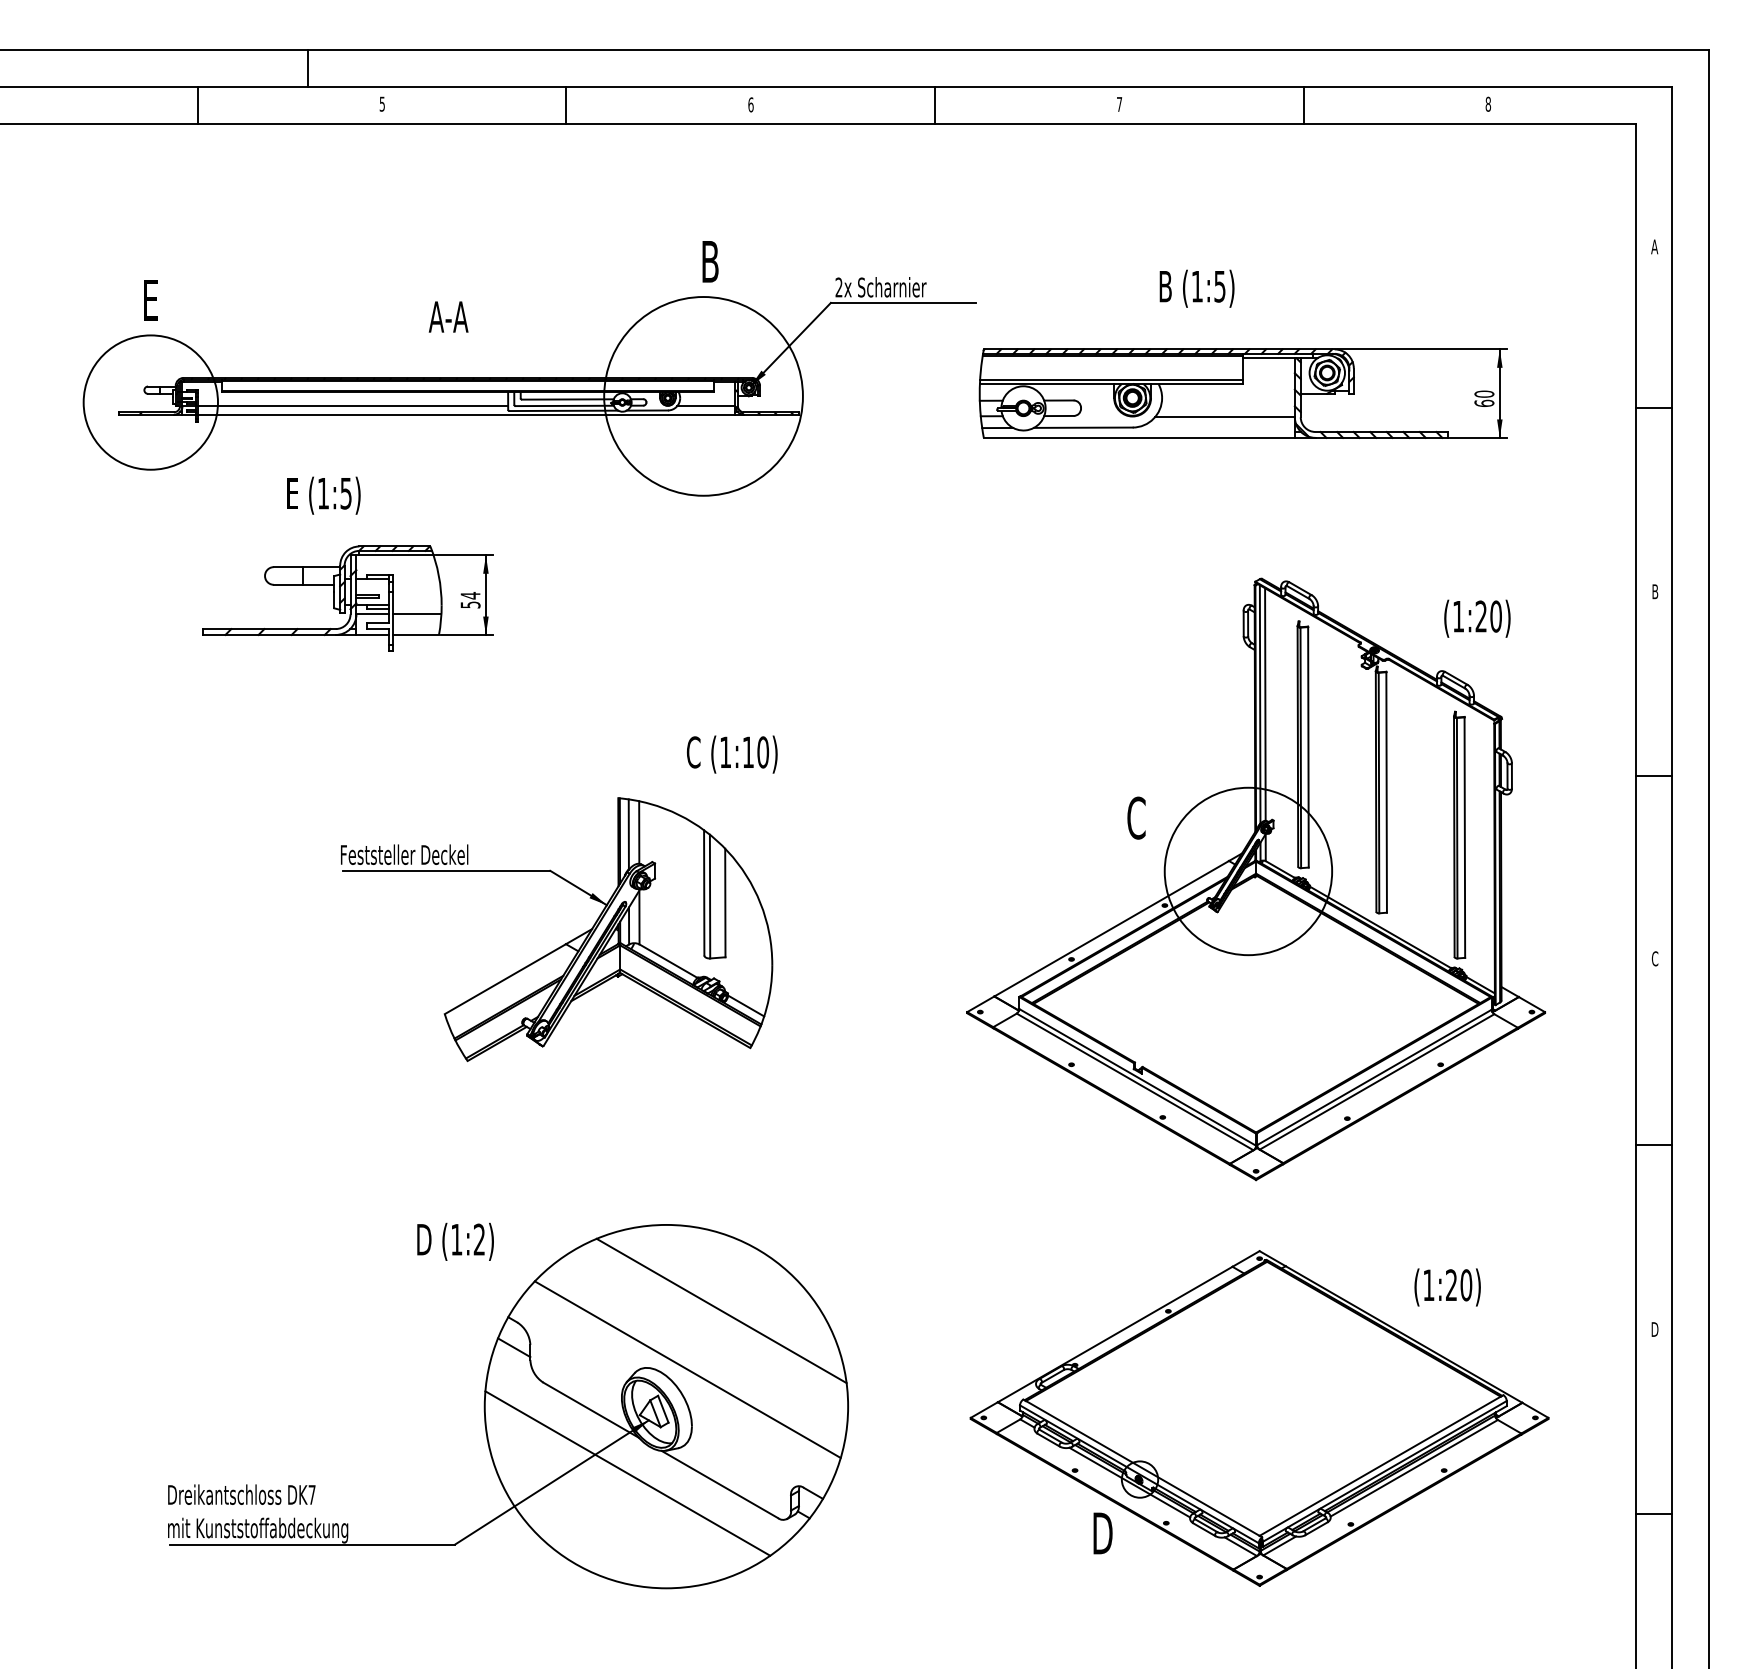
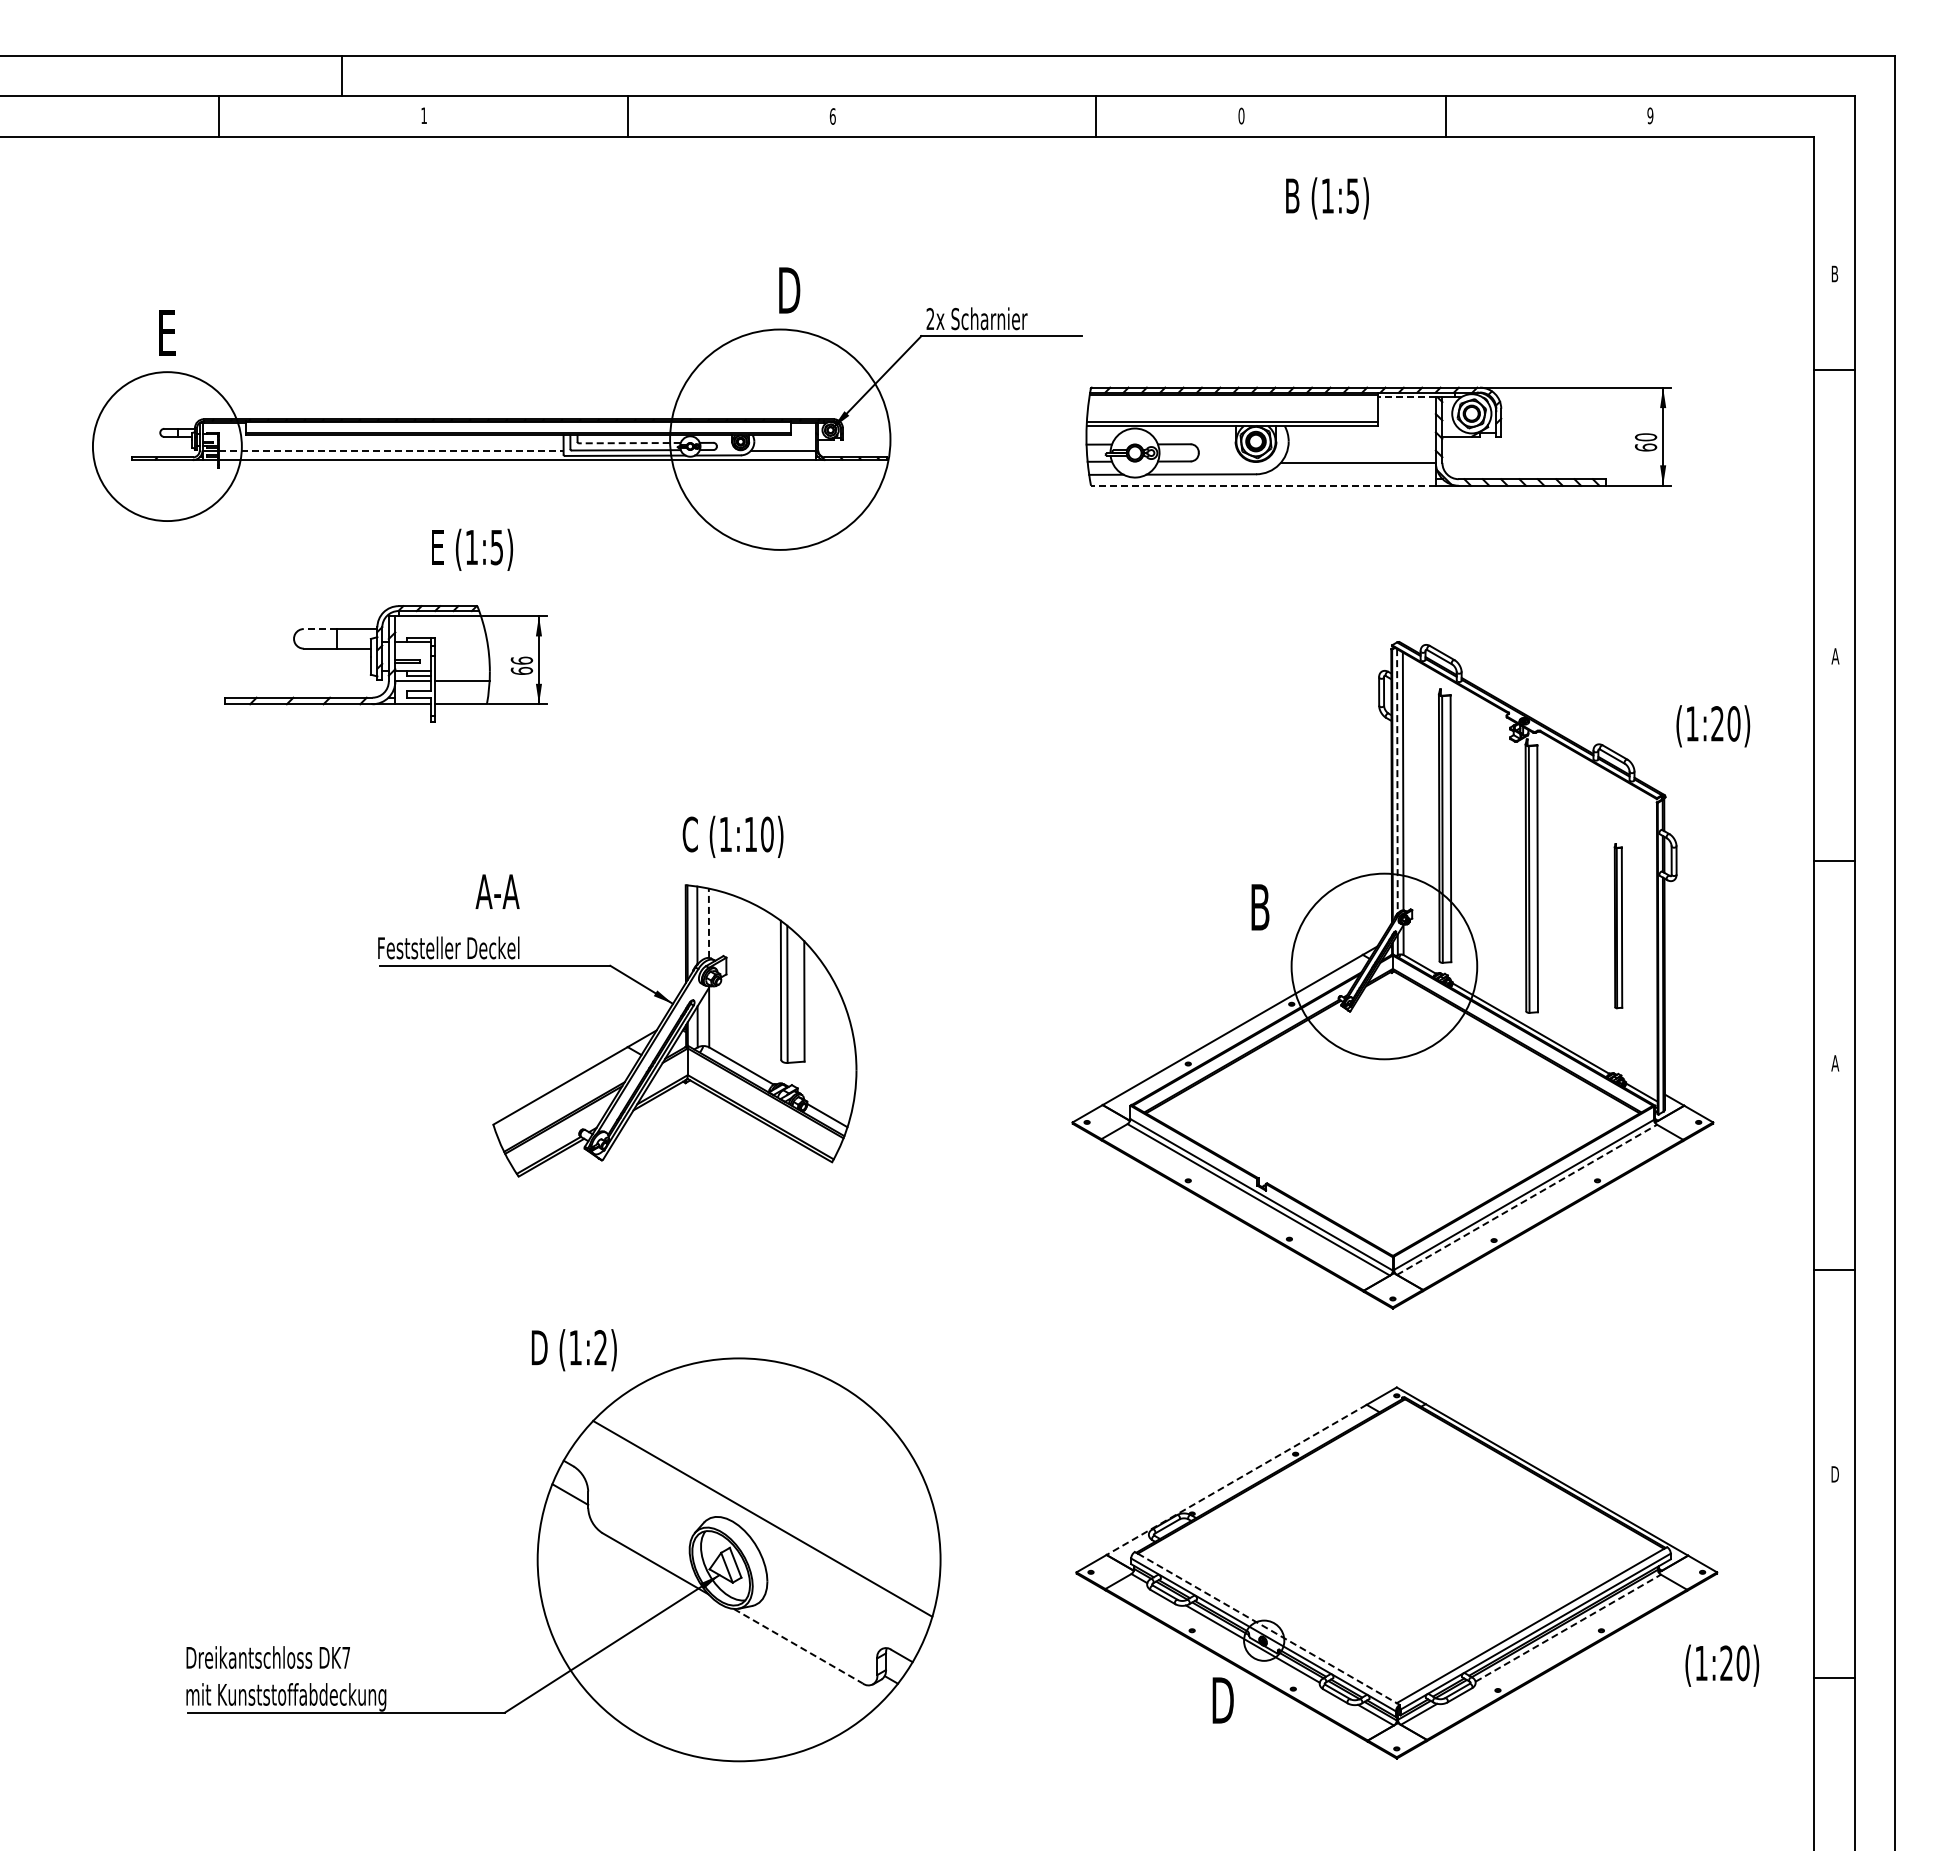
text: (381, 103) -> (423, 115), 5 -> 1
text: (1119, 103) -> (1241, 115), 7 -> 0
text: (1488, 103) -> (1650, 115), 8 -> 9
line: (934, 104) -> (1095, 116), moved
text: (1654, 246) -> (1834, 273), A -> B
text: (713, 261) -> (791, 290), B -> D
text: (1197, 288) -> (1327, 198), moved
text: (448, 316) -> (497, 891), moved
line: (1268, 358) -> (1406, 397), solid -> dashed
line: (567, 399) -> (629, 443), solid -> dashed
line: (352, 406) -> (391, 450), solid -> dashed
line: (1653, 407) -> (1833, 370), moved
line: (1138, 437) -> (1262, 485), solid -> dashed
text: (324, 495) -> (472, 549), moved
line: (288, 567) -> (319, 629), solid -> dashed
text: (1655, 591) -> (1835, 656), B -> A
text: (470, 600) -> (521, 665), 54 -> 66
text: (1477, 618) -> (1713, 726), moved
line: (1260, 704) -> (1397, 781), solid -> dashed
text: (731, 754) -> (732, 836), moved
text: (1136, 818) -> (1260, 907), C -> B
line: (638, 832) -> (708, 923), solid -> dashed
part: (1459, 834) -> (1618, 925), size x0.6
text: (1655, 958) -> (1835, 1063), C -> A
line: (1377, 1081) -> (1527, 1199), solid -> dashed
text: (454, 1242) -> (573, 1350), moved
text: (1447, 1287) -> (1722, 1665), moved
line: (720, 1310) -> (799, 1453), removed
line: (1115, 1335) -> (1236, 1480), solid -> dashed
line: (1414, 1467) -> (1568, 1627), solid -> dashed
line: (1143, 1468) -> (1267, 1628), solid -> dashed
line: (628, 1473) -> (696, 1633), removed
line: (720, 1484) -> (798, 1646), solid -> dashed

